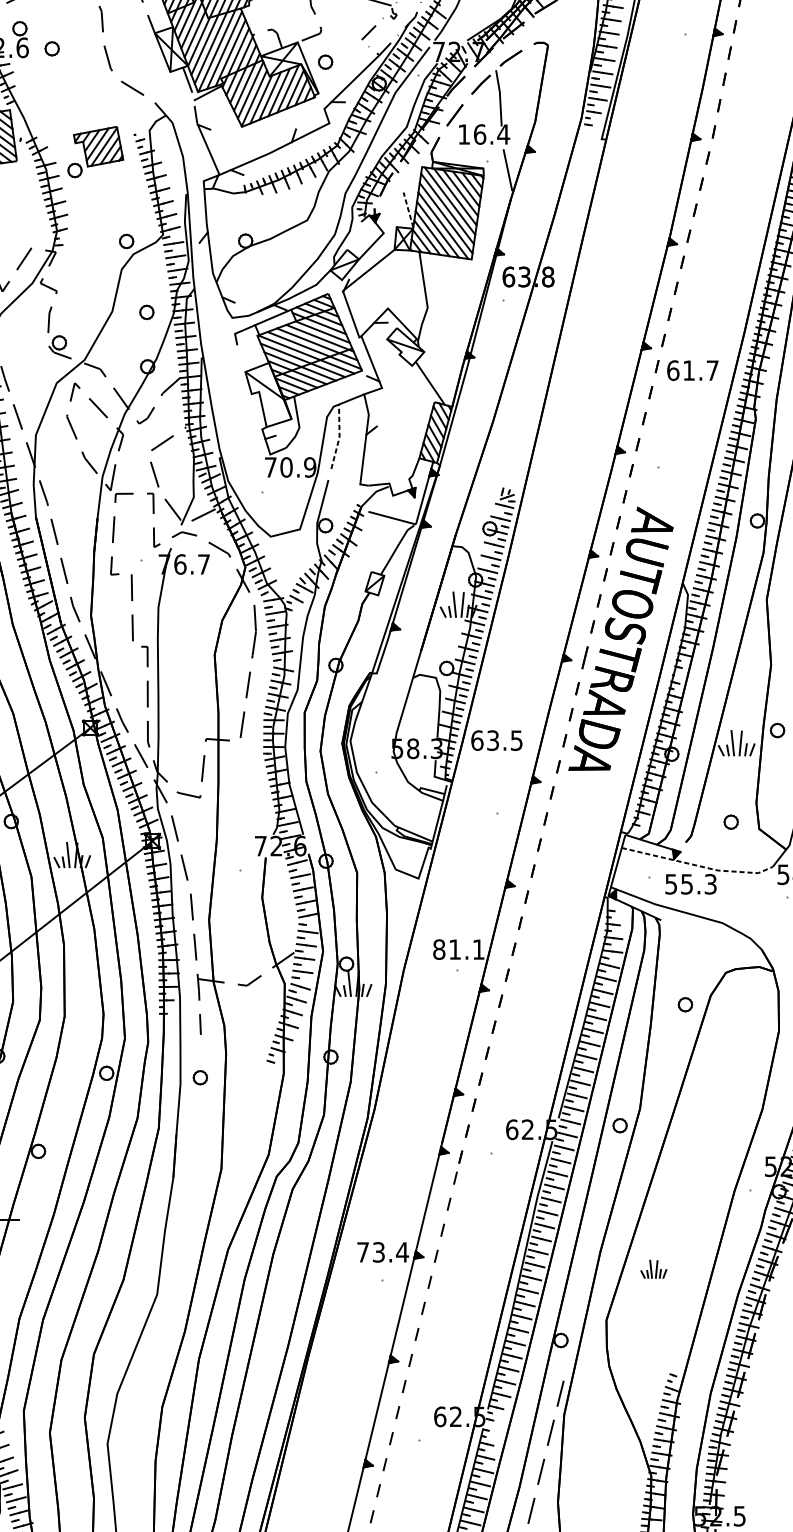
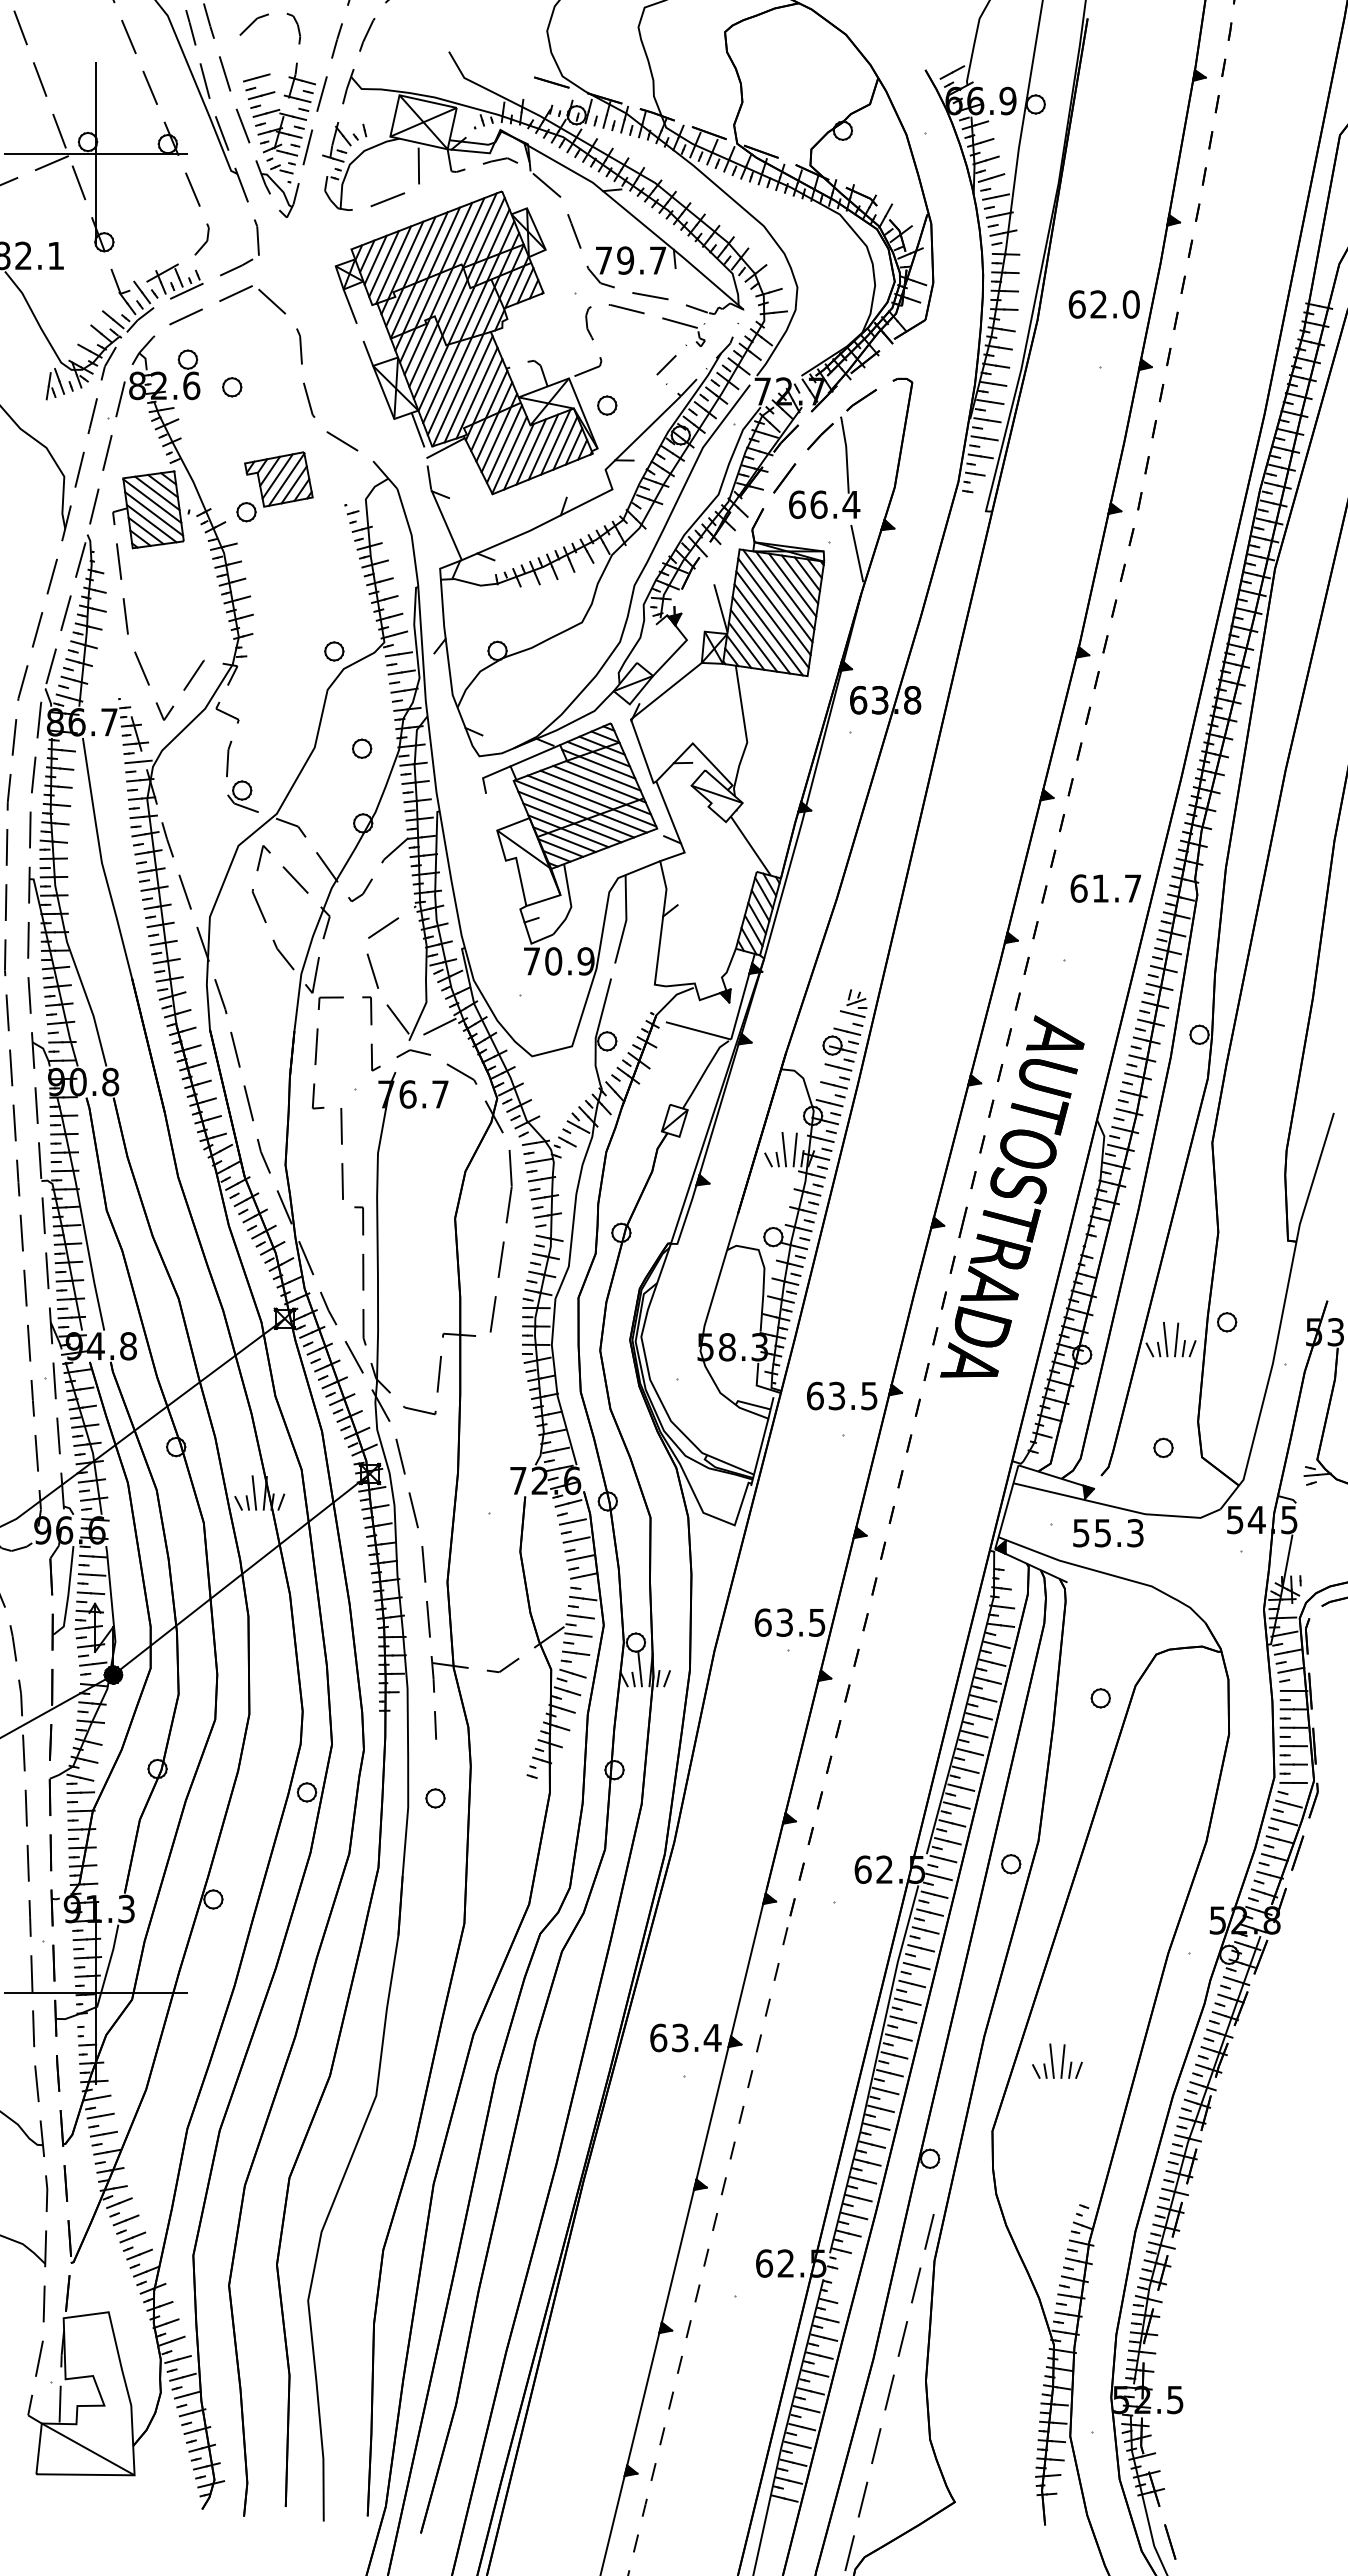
text: (464, 134) -> (797, 504), 16.4 -> 66.4
part: (95, 151) -> (274, 486), moved
line: (408, 210) -> (720, 608), dashed -> solid
text: (692, 370) -> (1105, 888), moved
line: (339, 436) -> (626, 919), dashed -> solid
text: (497, 740) -> (842, 1395), moved
line: (698, 865) -> (1118, 1507), dashed -> solid
text: (458, 949) -> (789, 1622), 81.1 -> 63.5
text: (362, 1252) -> (658, 2037), 73.4 -> 63.4
part: (653, 1268) -> (1057, 2060), size x1.43

